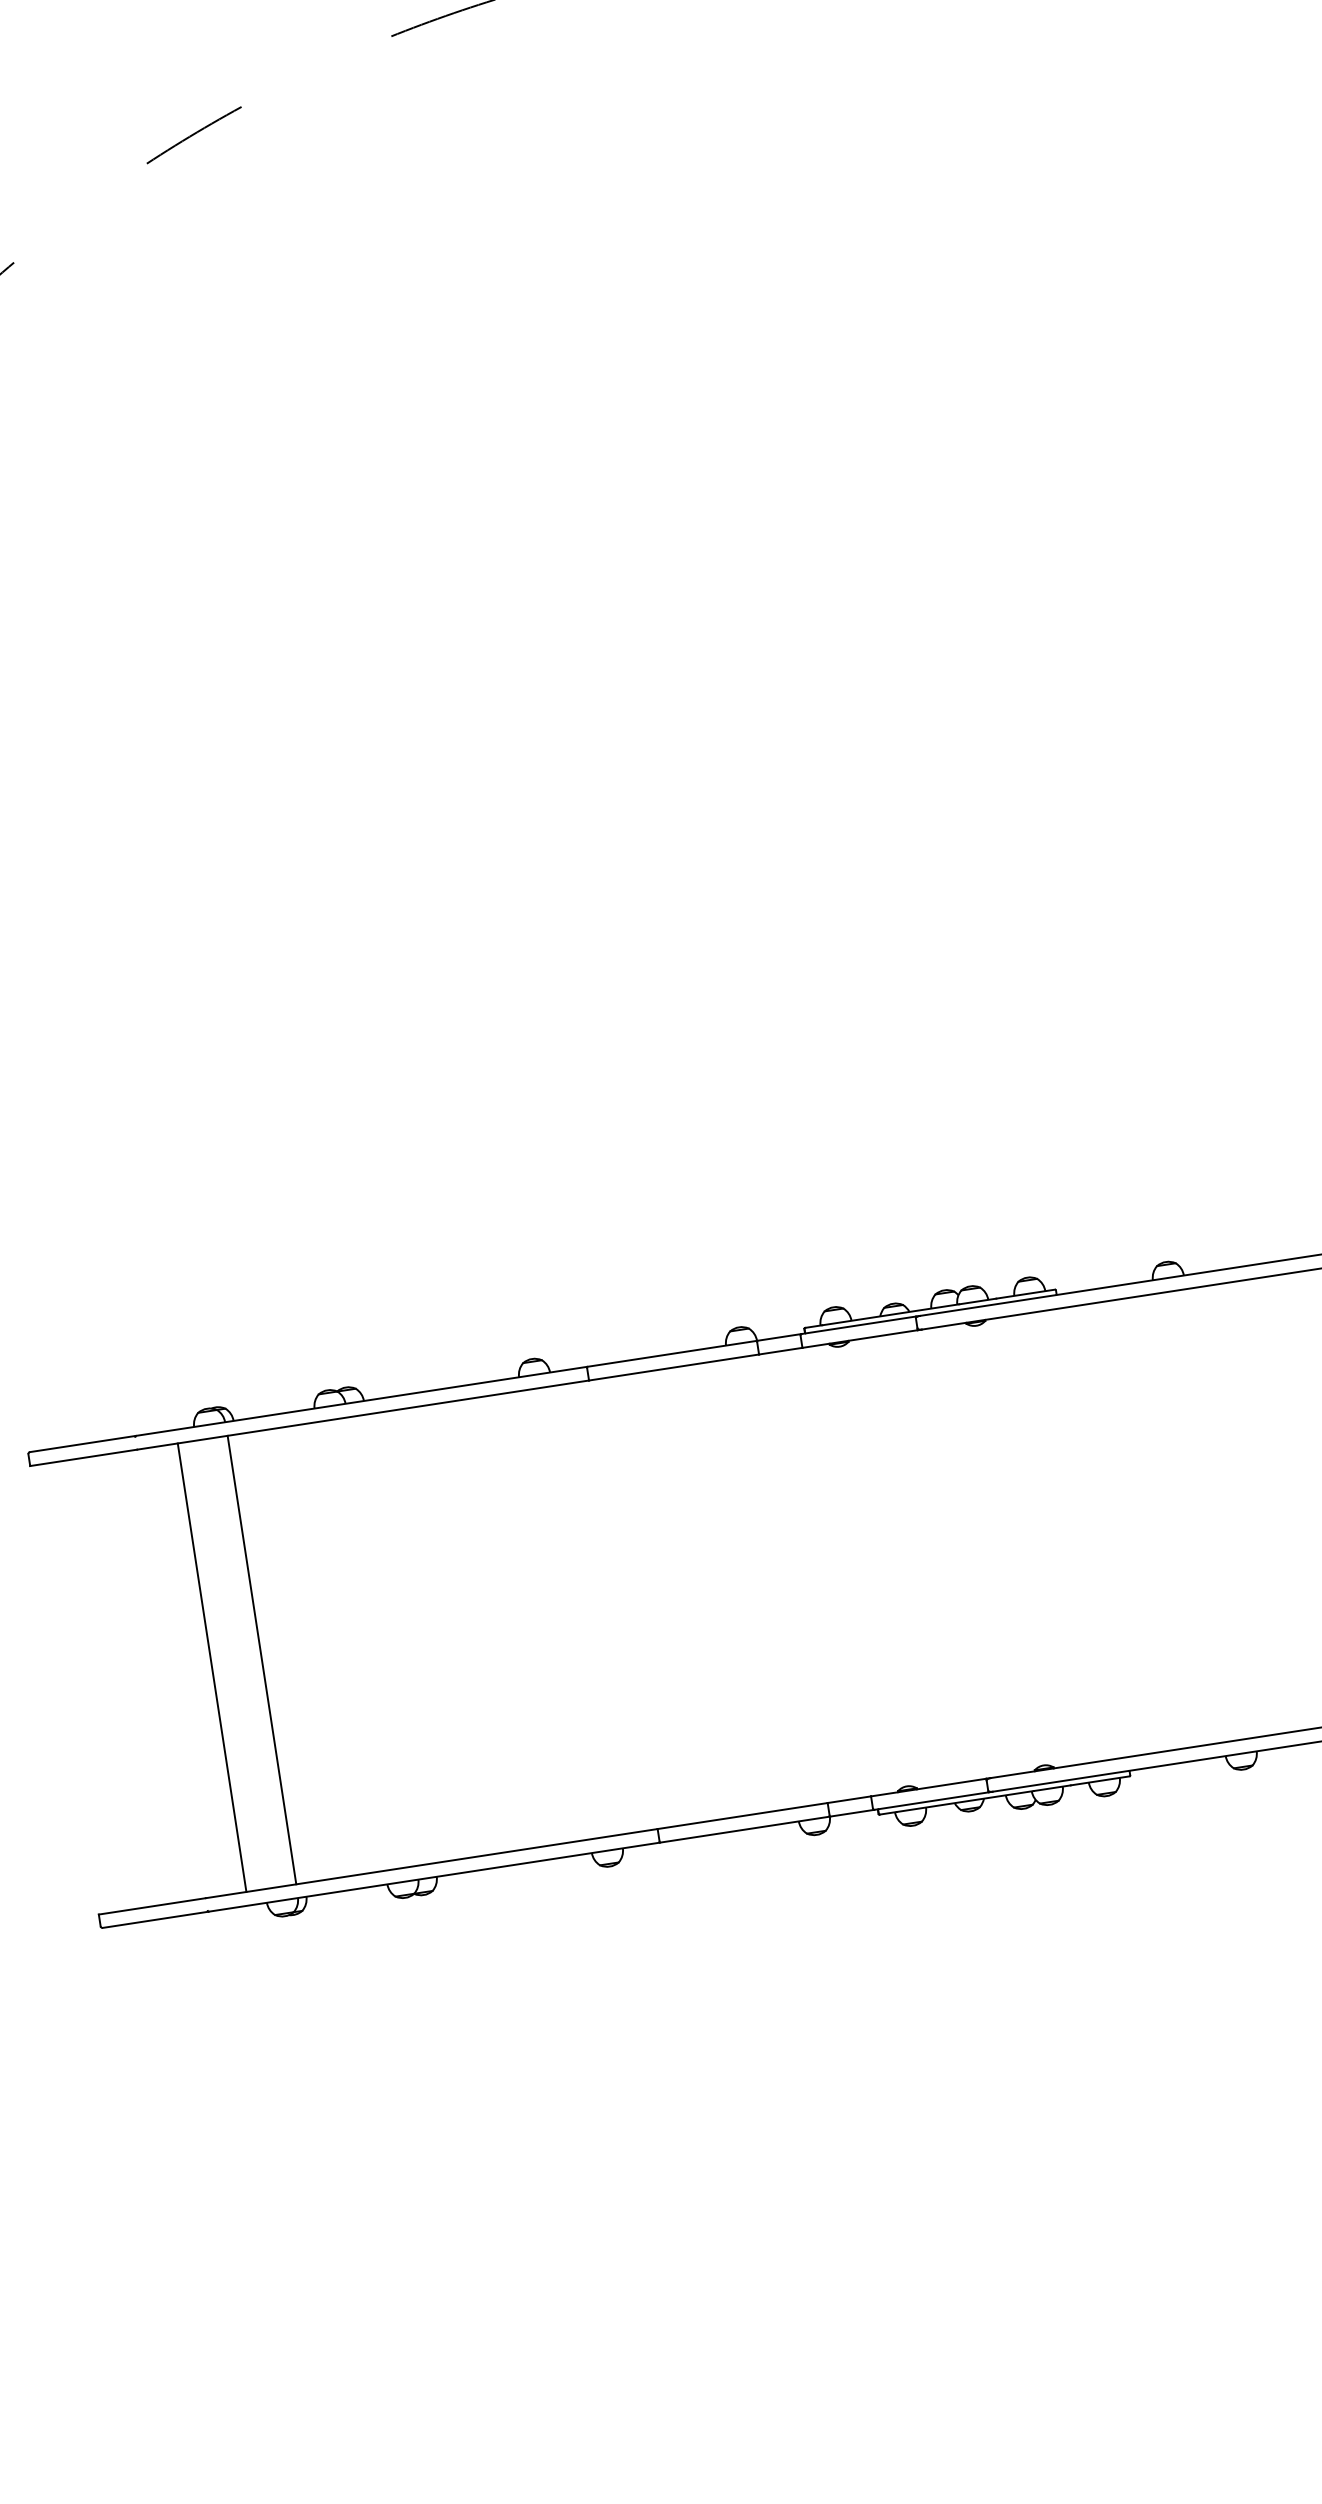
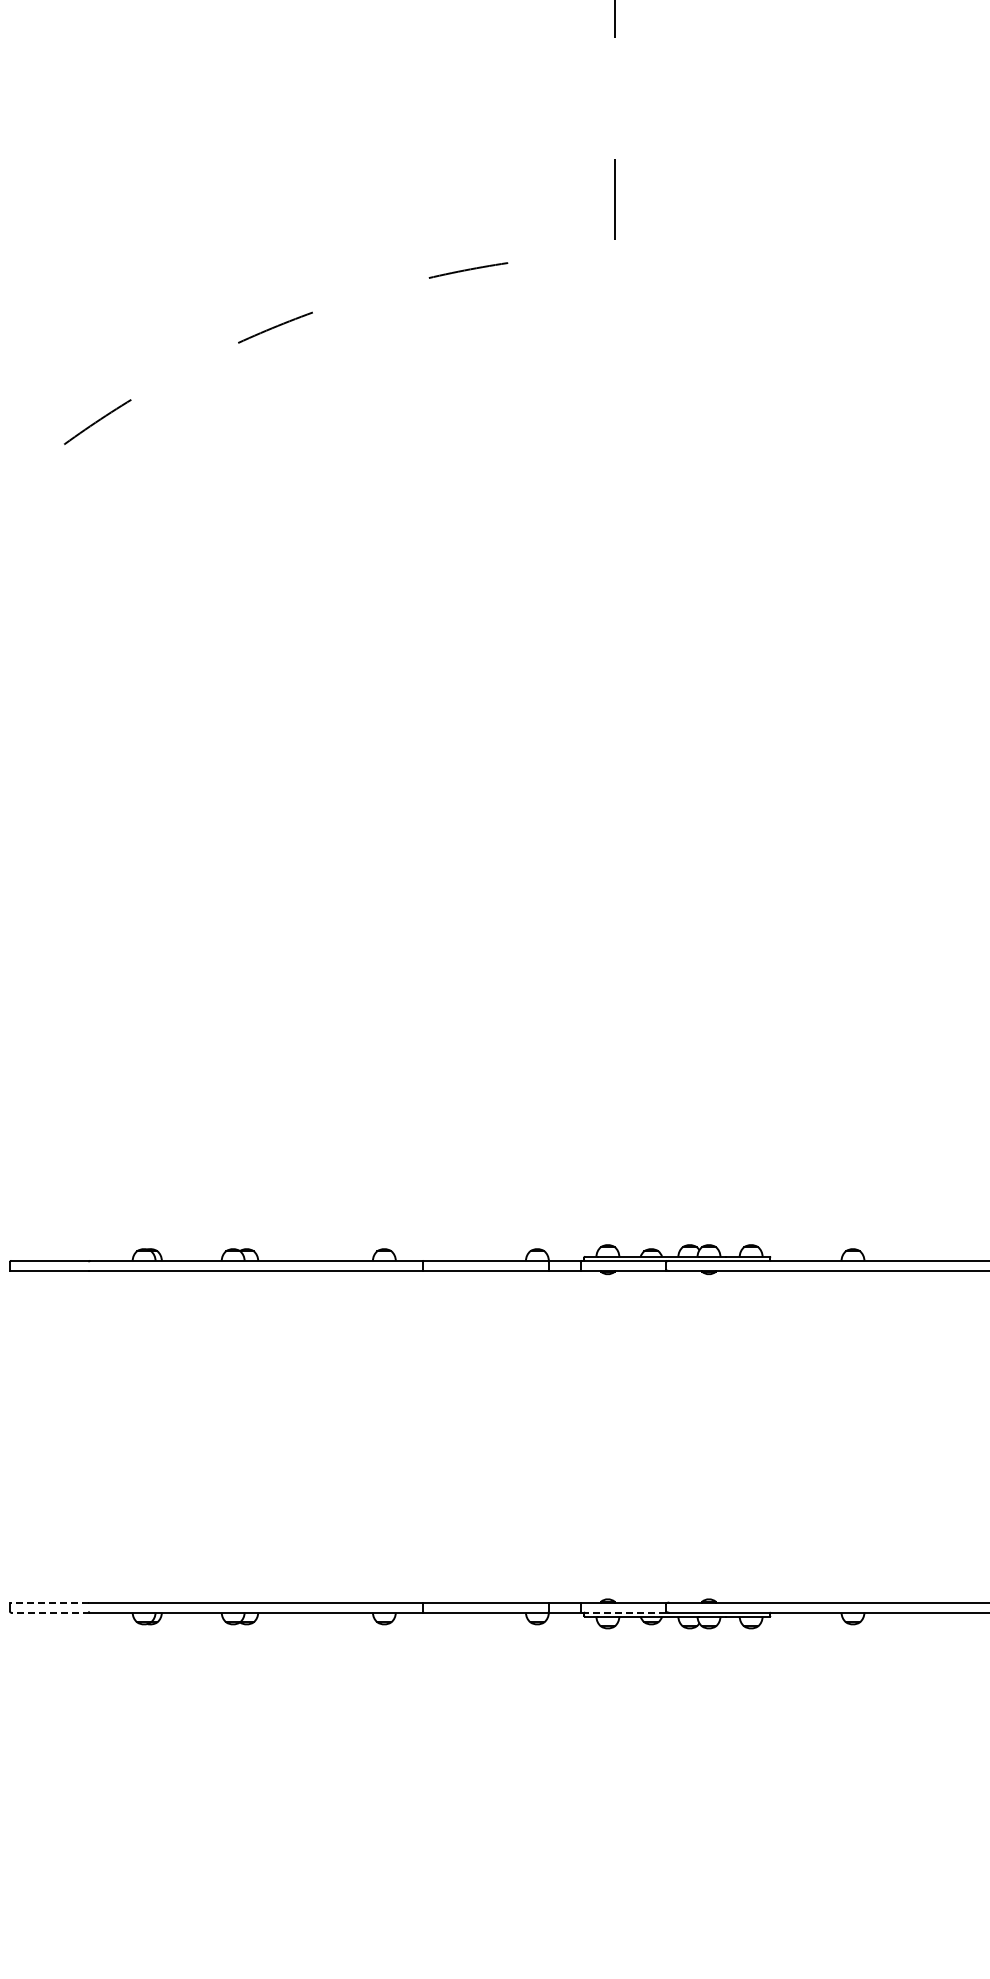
line: (261, 1659) -> (155, 1436), removed
line: (212, 1667) -> (119, 1436), removed
line: (932, 1800) -> (624, 1612), solid -> dashed
line: (152, 1906) -> (49, 1602), solid -> dashed
line: (154, 1919) -> (49, 1612), solid -> dashed

